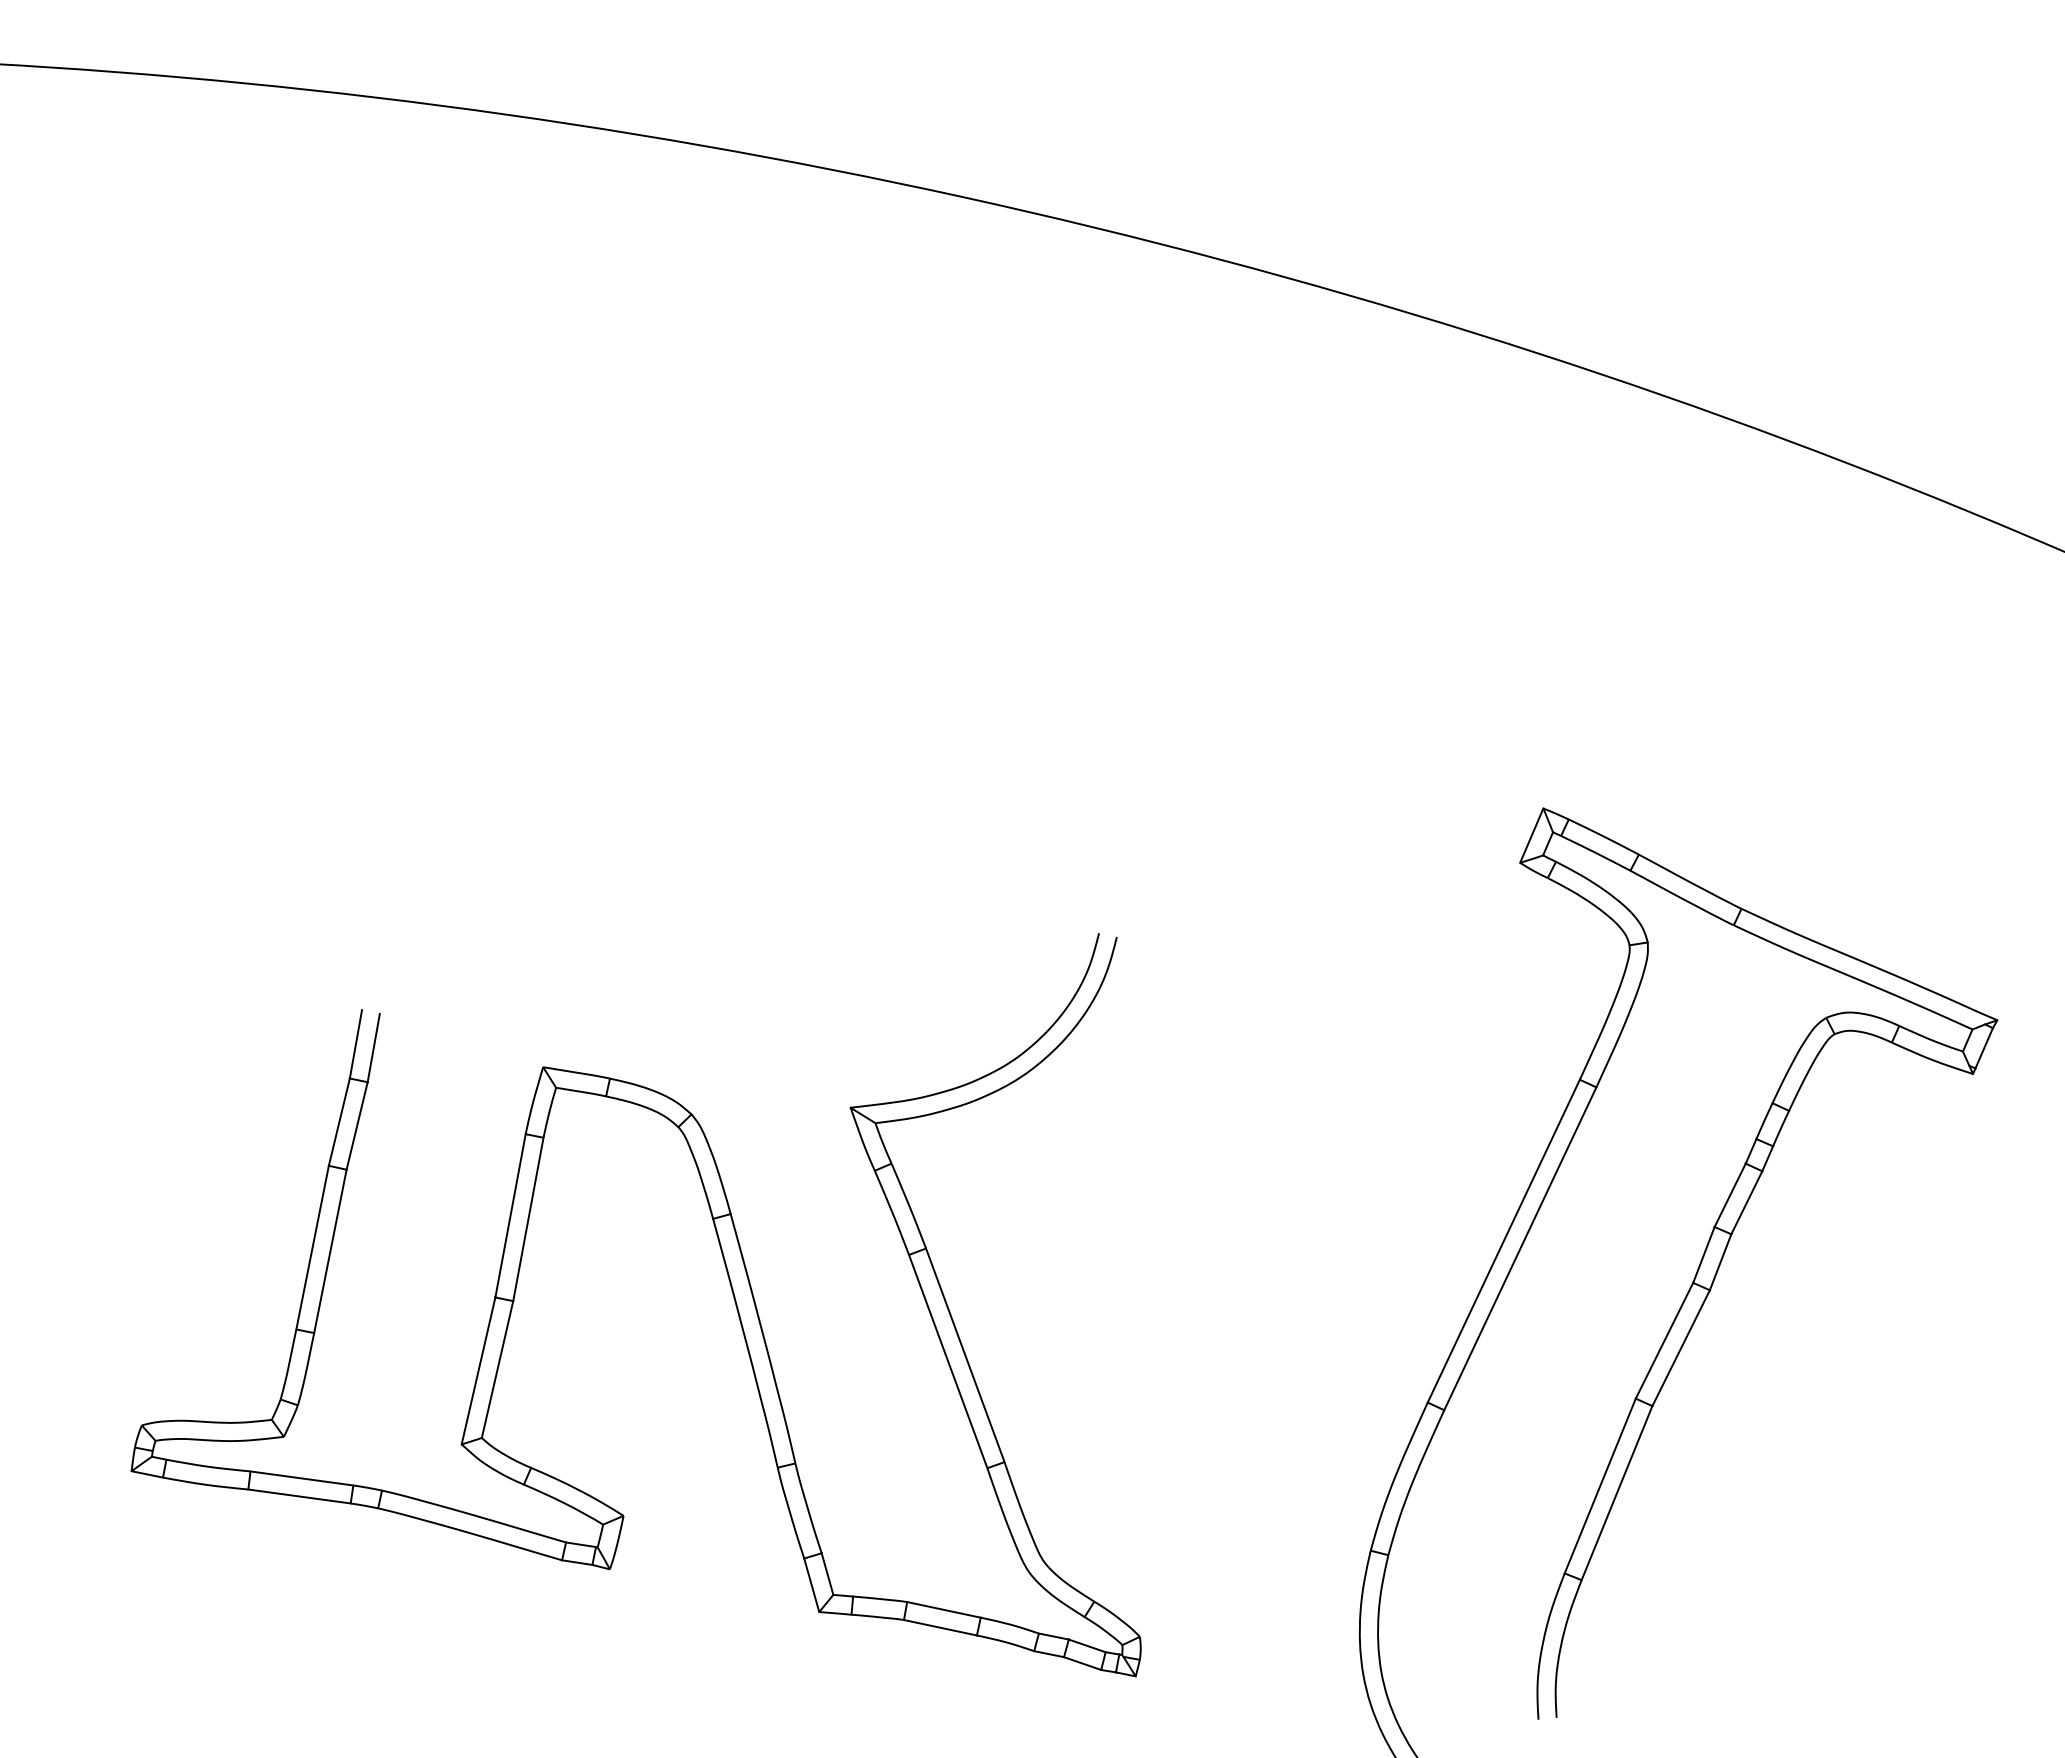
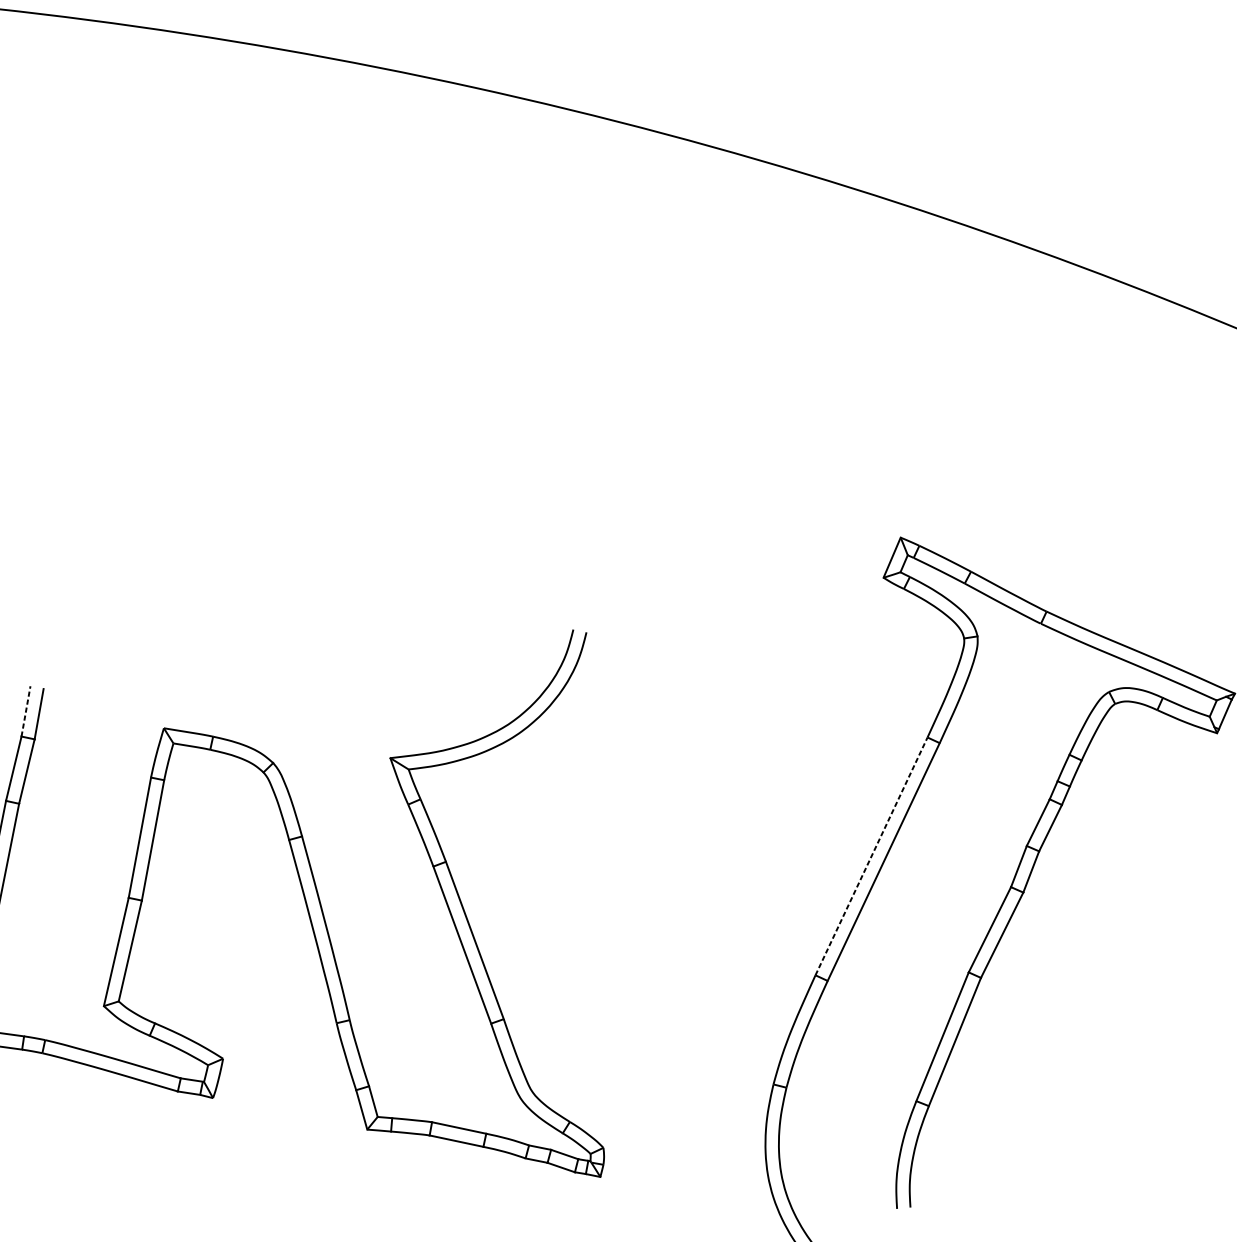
line: (355, 1044) -> (25, 711), solid -> dashed
line: (1504, 1240) -> (872, 855), solid -> dashed

